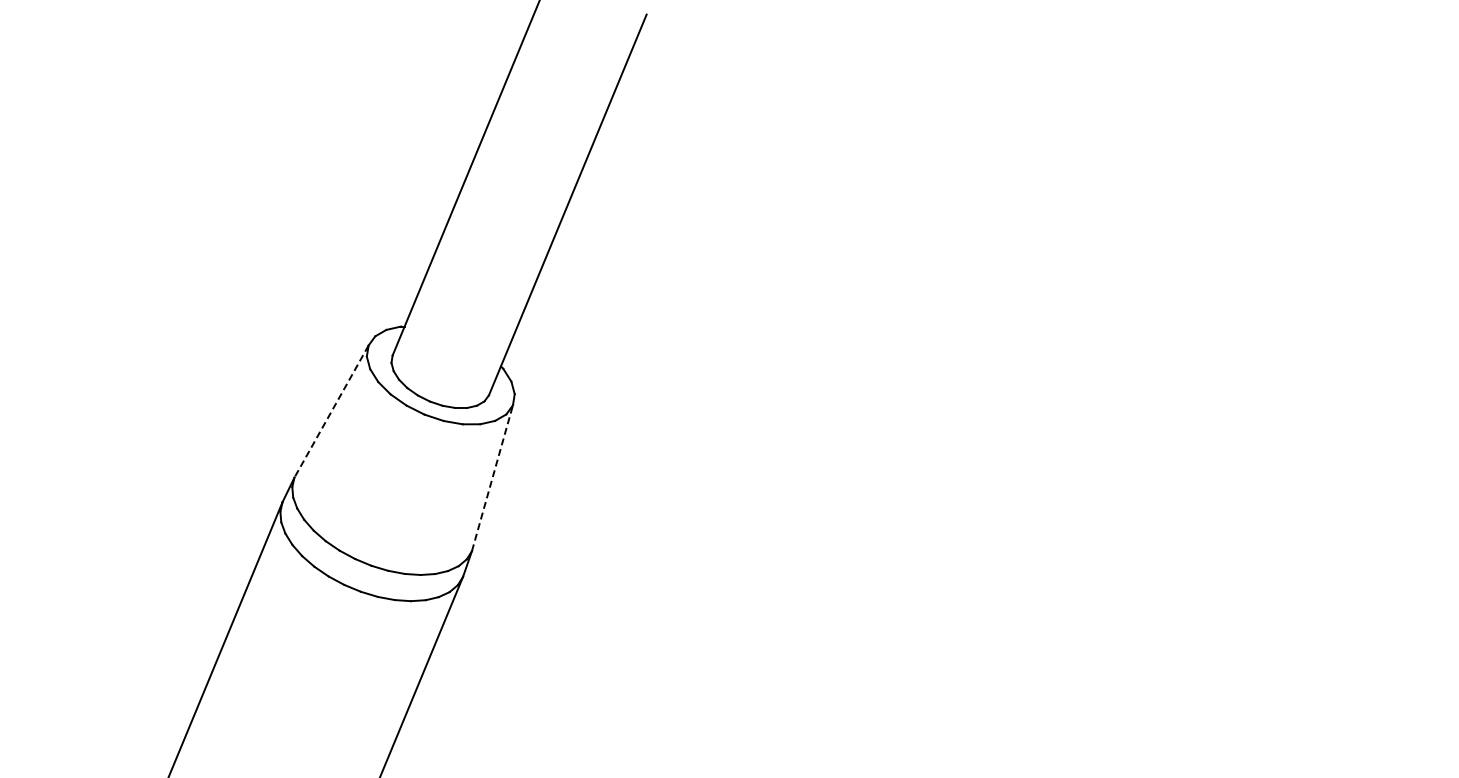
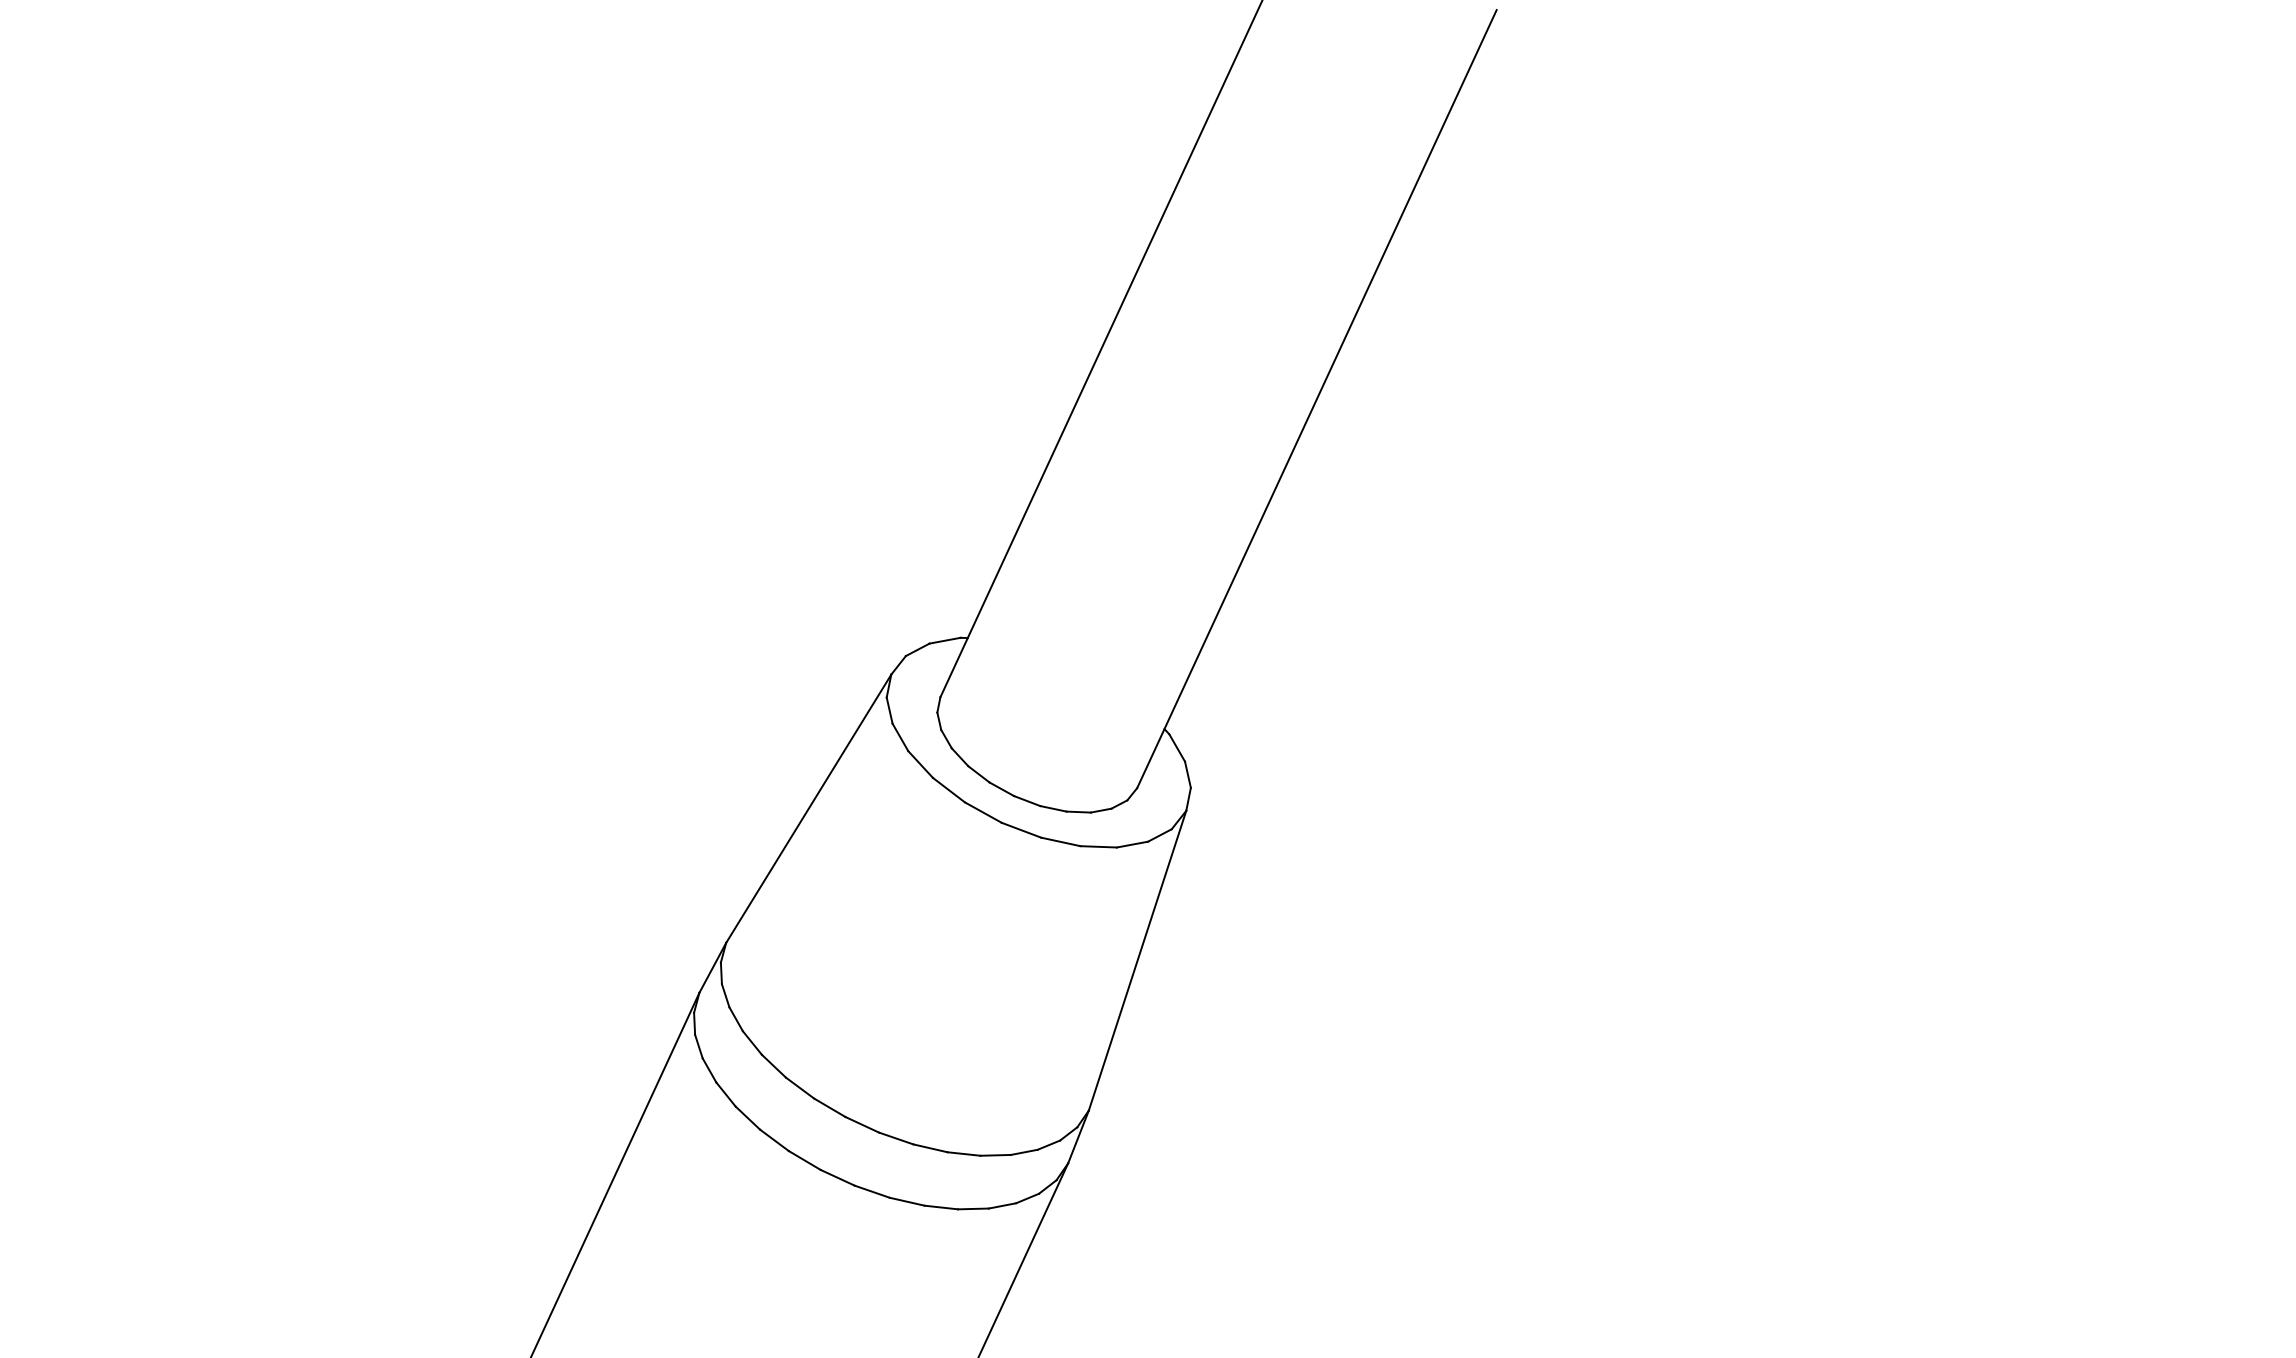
line: (331, 411) -> (808, 808), dashed -> solid
line: (492, 478) -> (1137, 961), dashed -> solid

